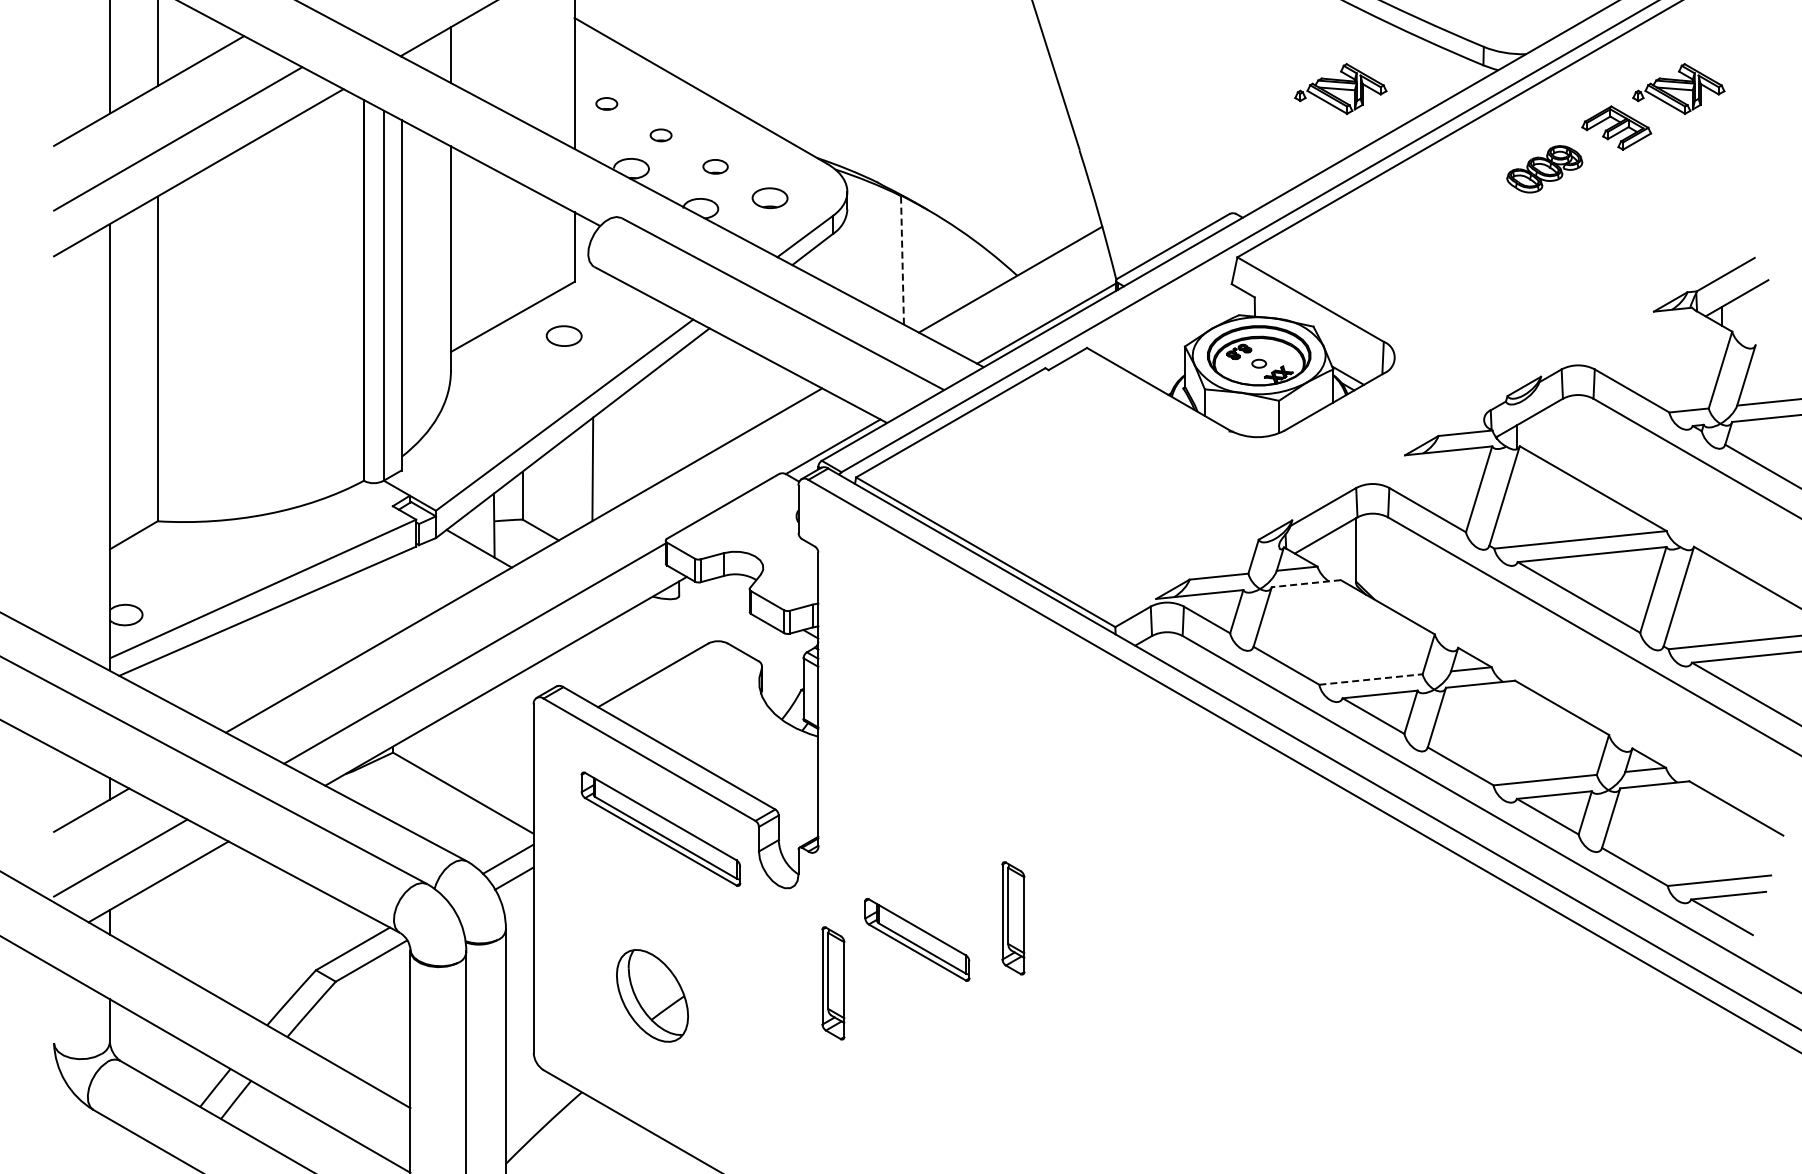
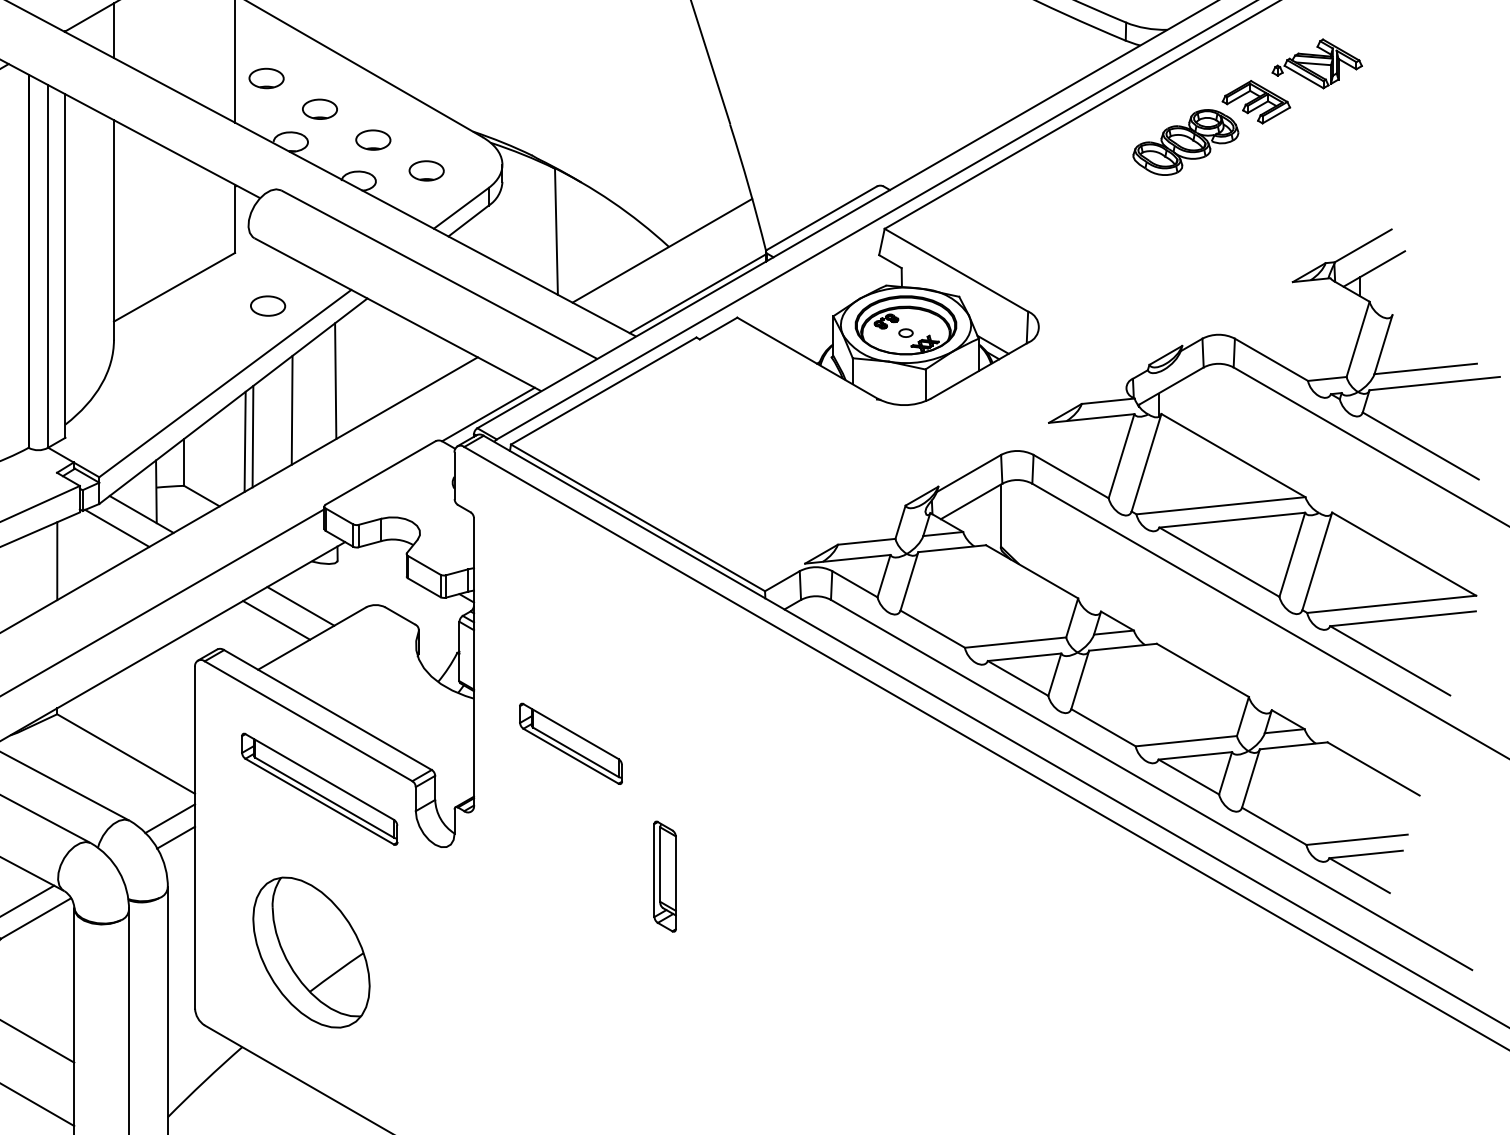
part: (1340, 88) -> (985, 63), removed
part: (606, 103) -> (266, 78), size x1.67
part: (660, 135) -> (319, 109), size x1.67
part: (715, 166) -> (373, 139), size x1.43
part: (1544, 169) -> (1185, 142), size x1.43
line: (902, 259) -> (556, 230), dashed -> solid
part: (563, 335) -> (267, 305), moved
line: (676, 412) -> (334, 380), added
line: (632, 442) -> (291, 410), added
line: (584, 474) -> (244, 441), added
line: (454, 562) -> (117, 527), added
line: (1306, 583) -> (952, 548), dashed -> solid
line: (393, 596) -> (57, 561), added
line: (641, 642) -> (300, 606), added
line: (616, 656) -> (276, 620), added
line: (1370, 679) -> (1015, 642), dashed -> solid
part: (917, 939) -> (571, 743), moved
part: (833, 983) -> (488, 940), removed
part: (652, 995) -> (311, 952), size x1.67

